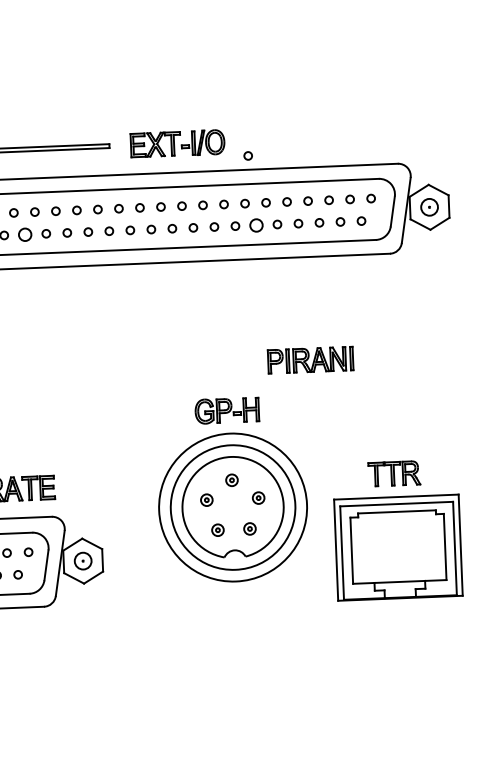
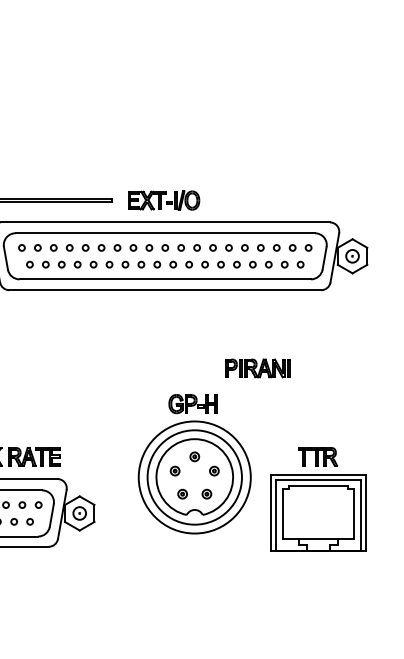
circle: (247, 155) -> (216, 211), removed
circle: (255, 225) -> (220, 264), size x0.62
circle: (24, 234) -> (45, 264), size x0.62

